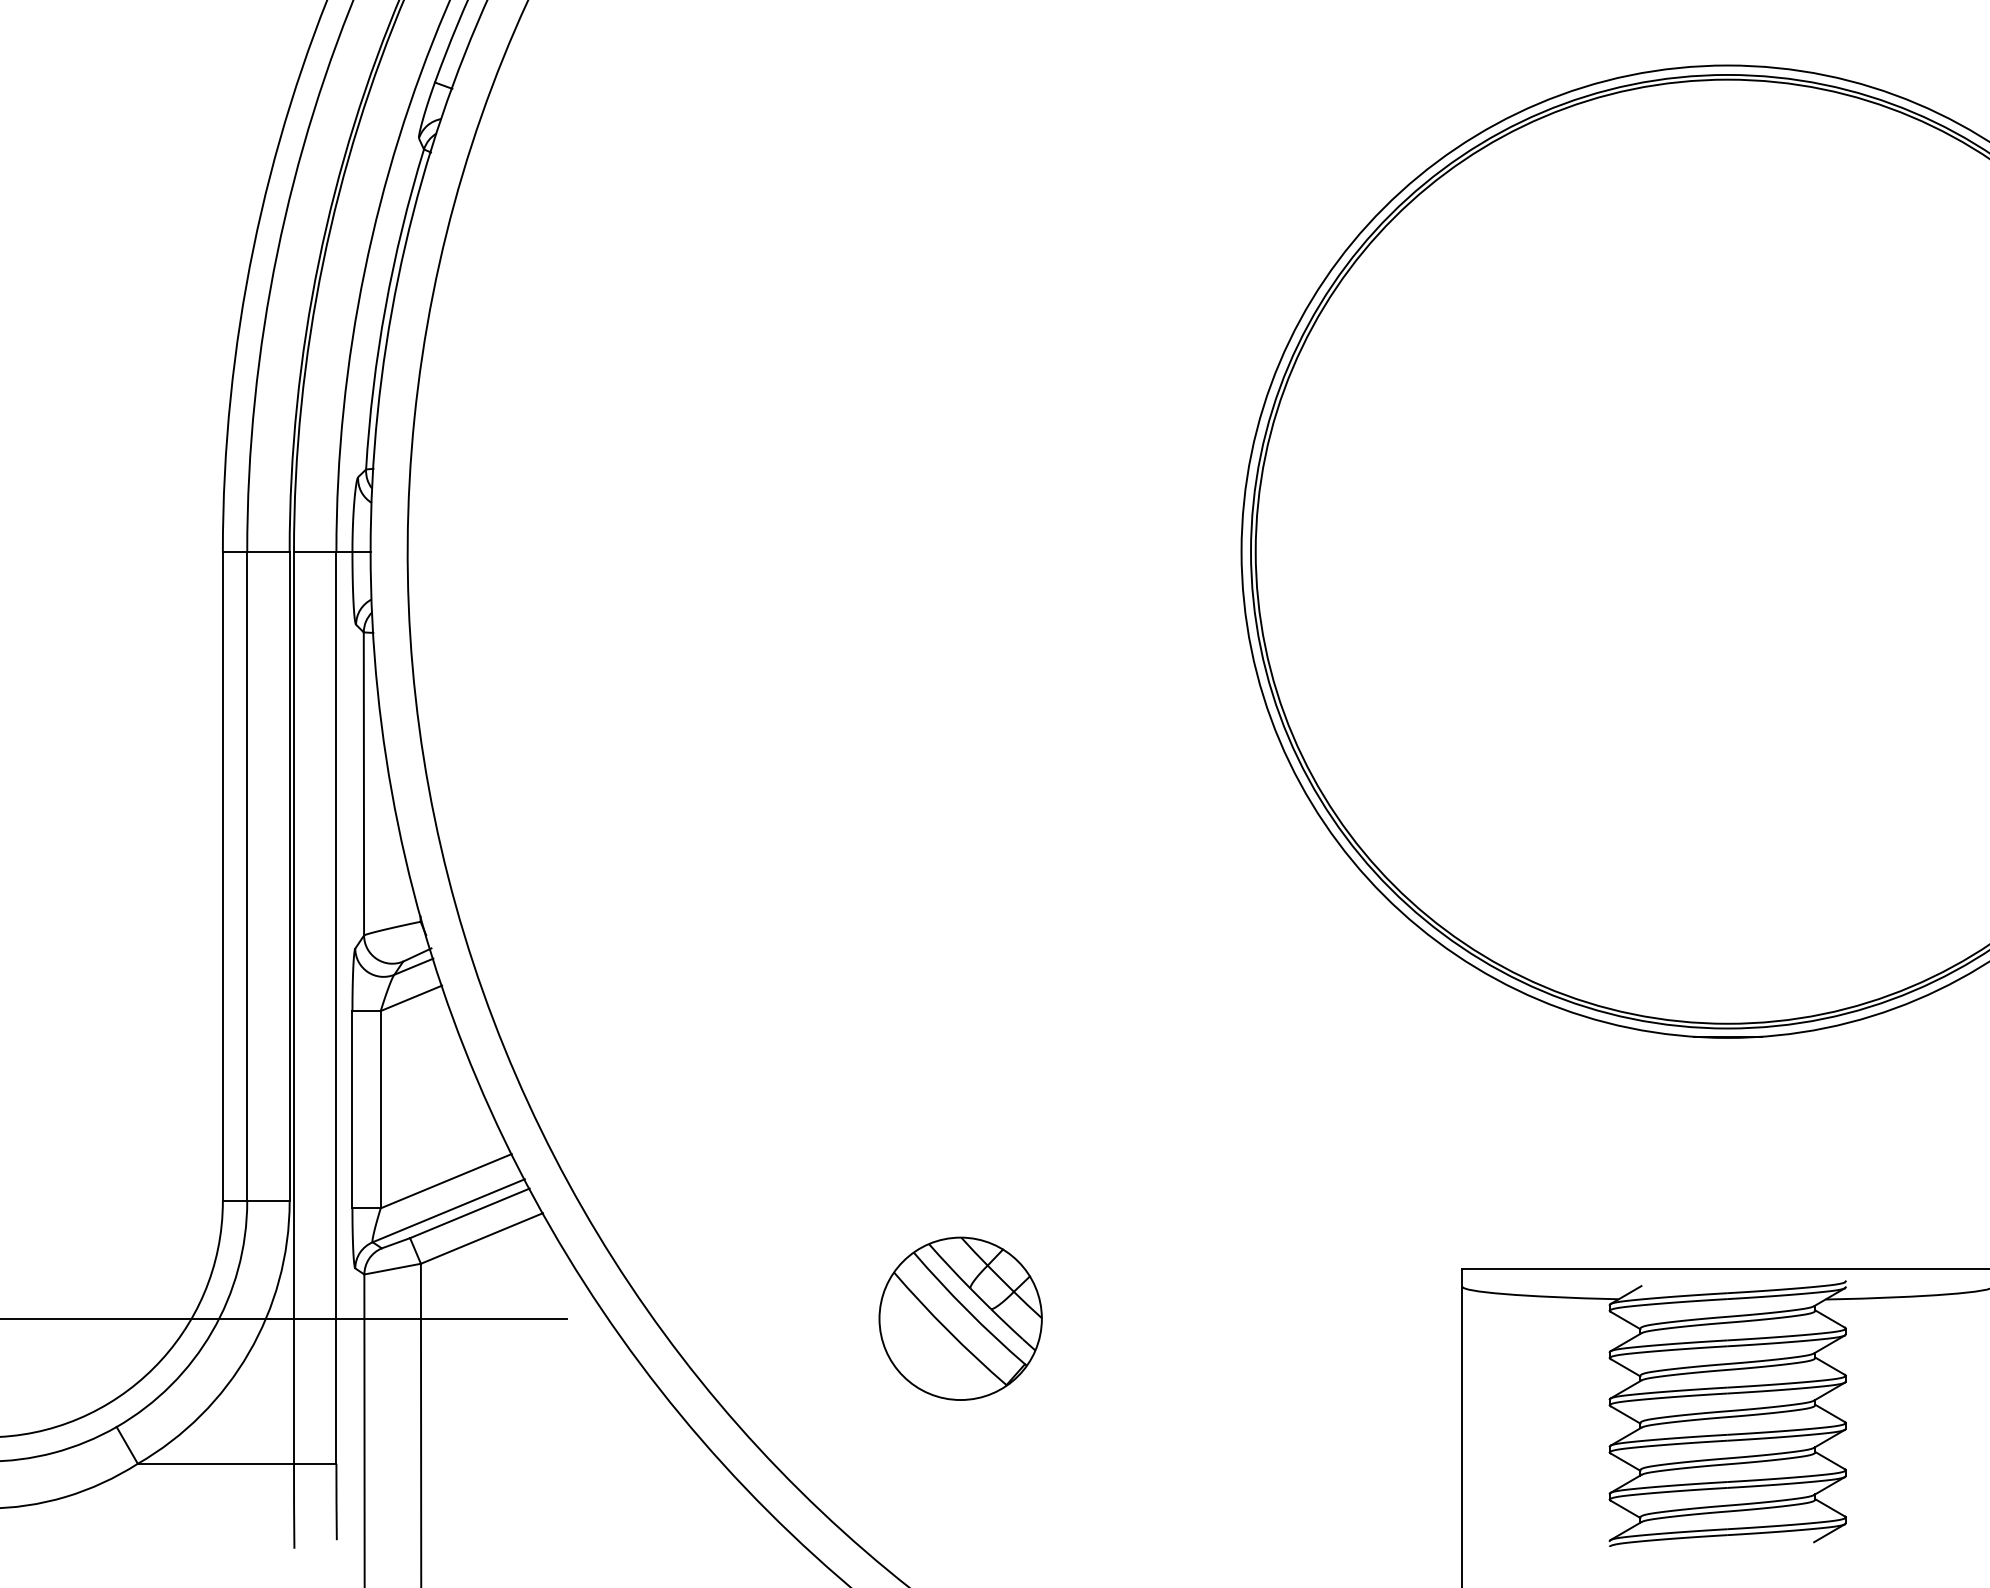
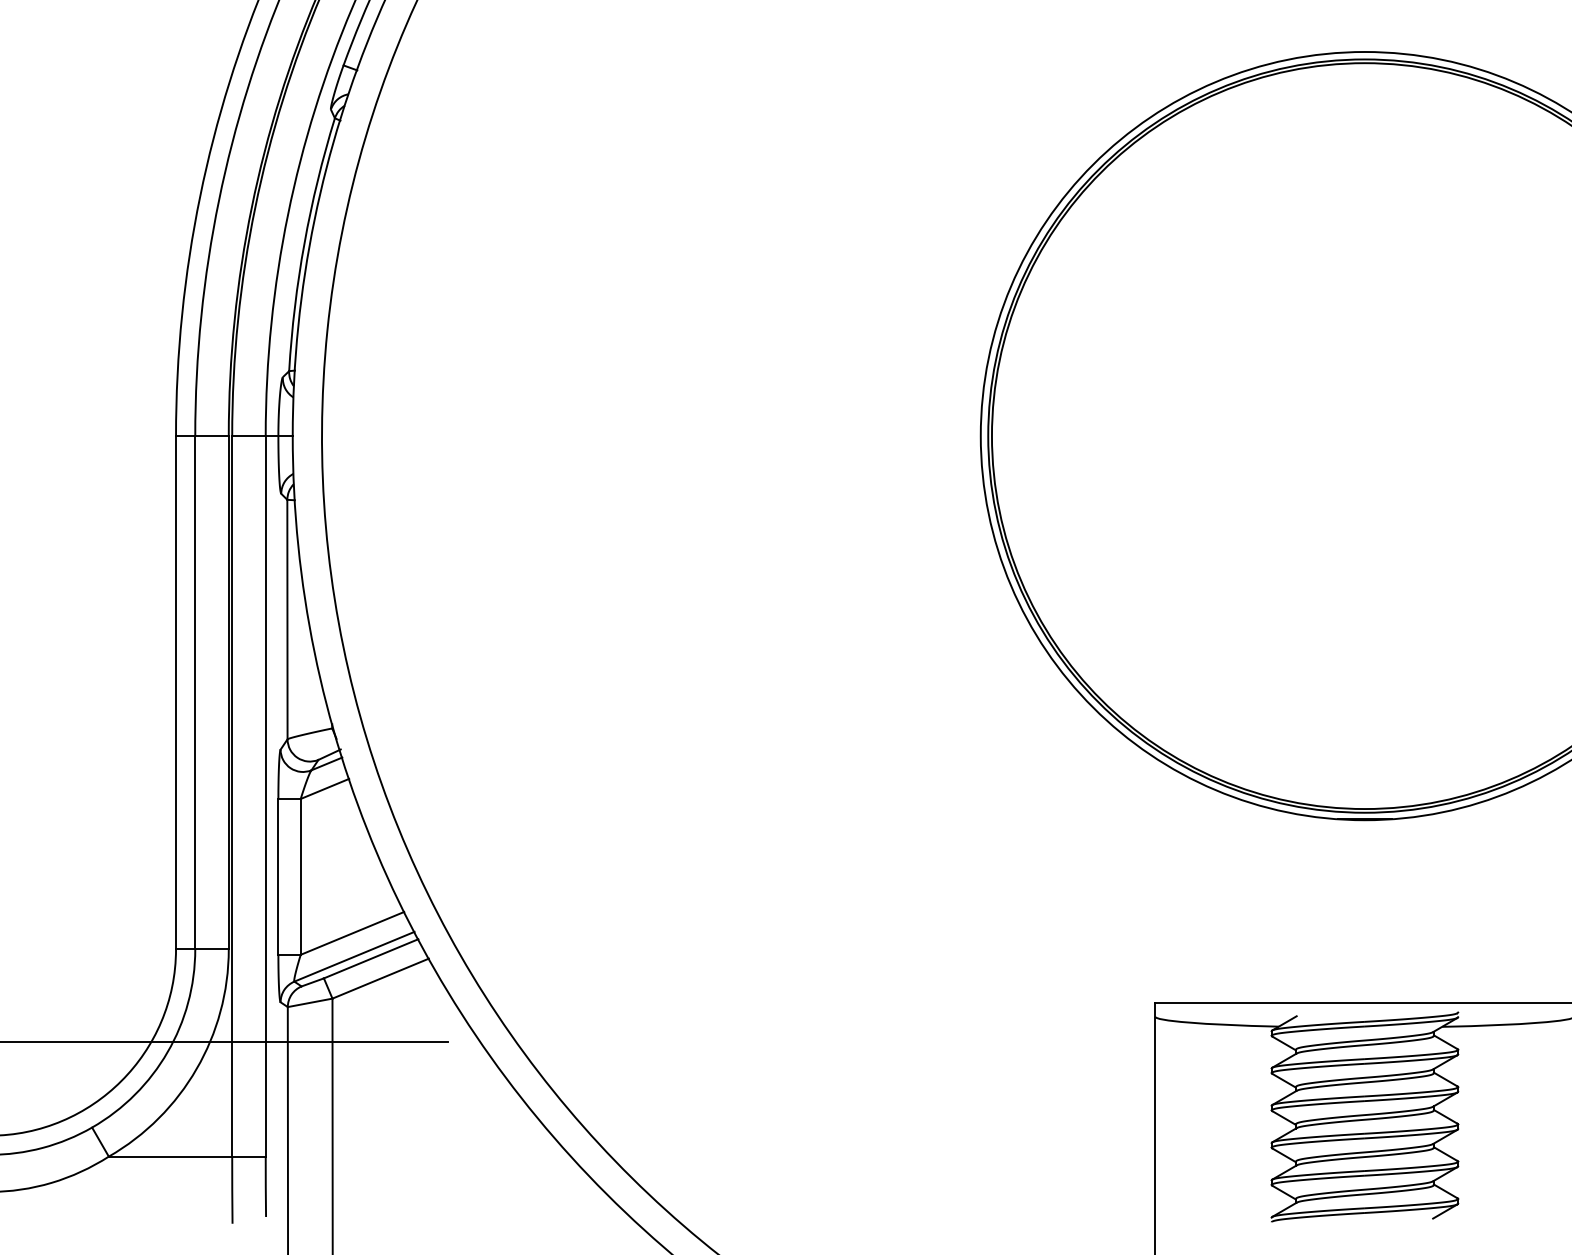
part: (960, 1318) -> (758, 1041), removed

